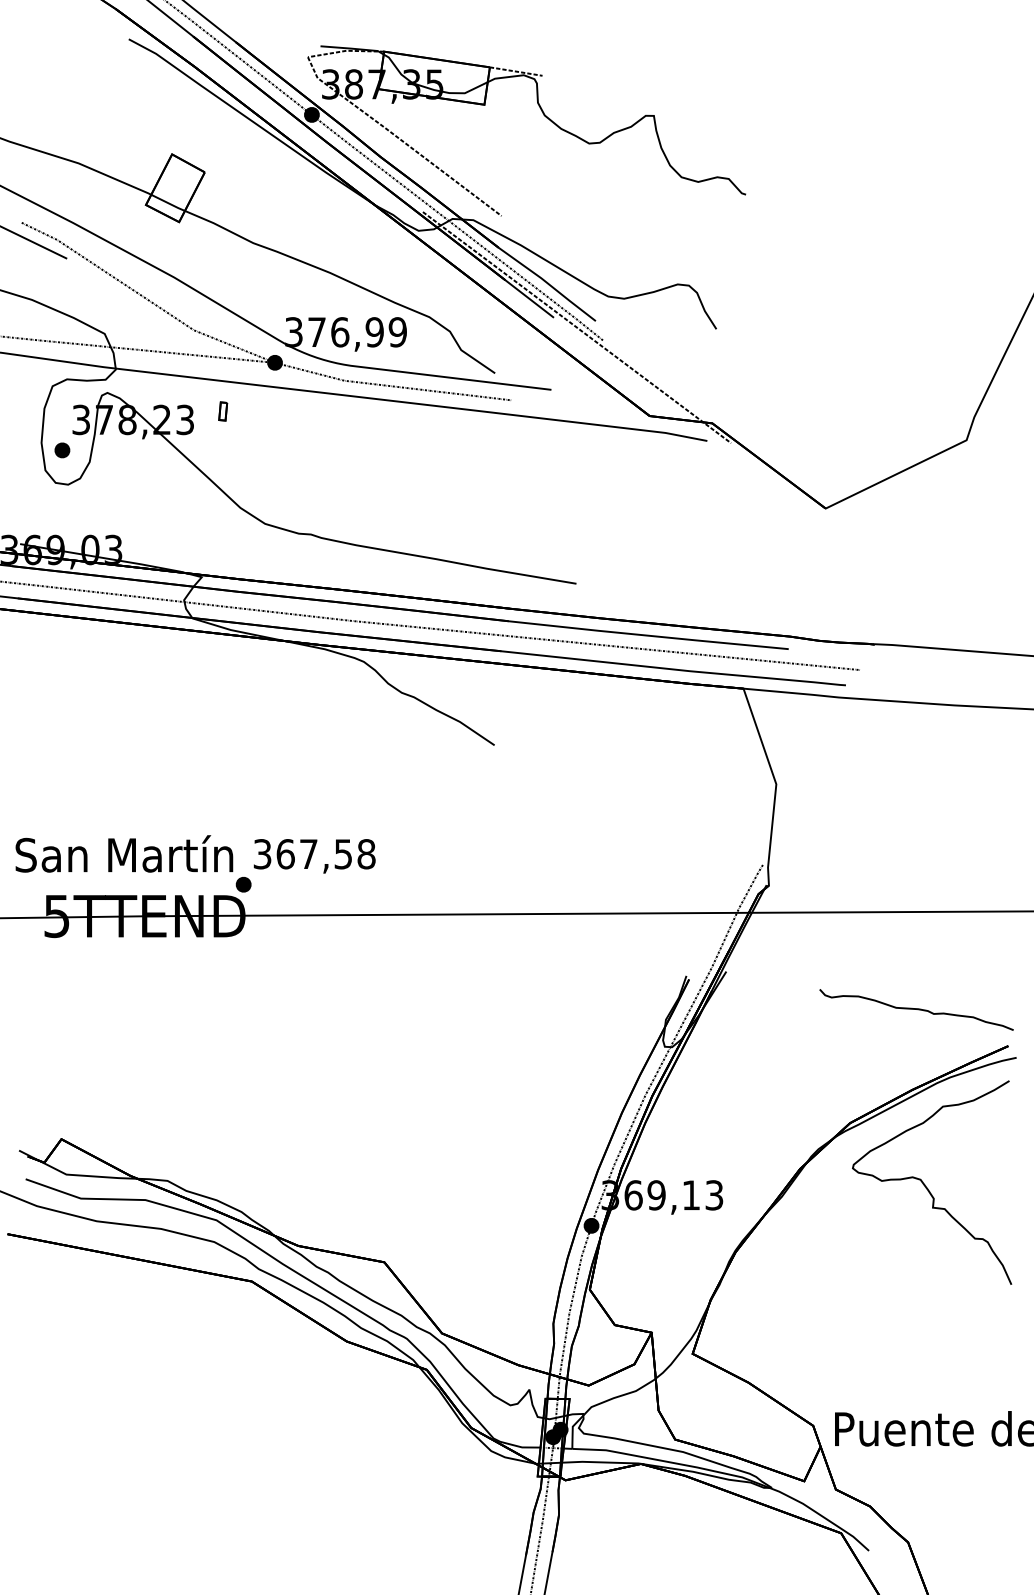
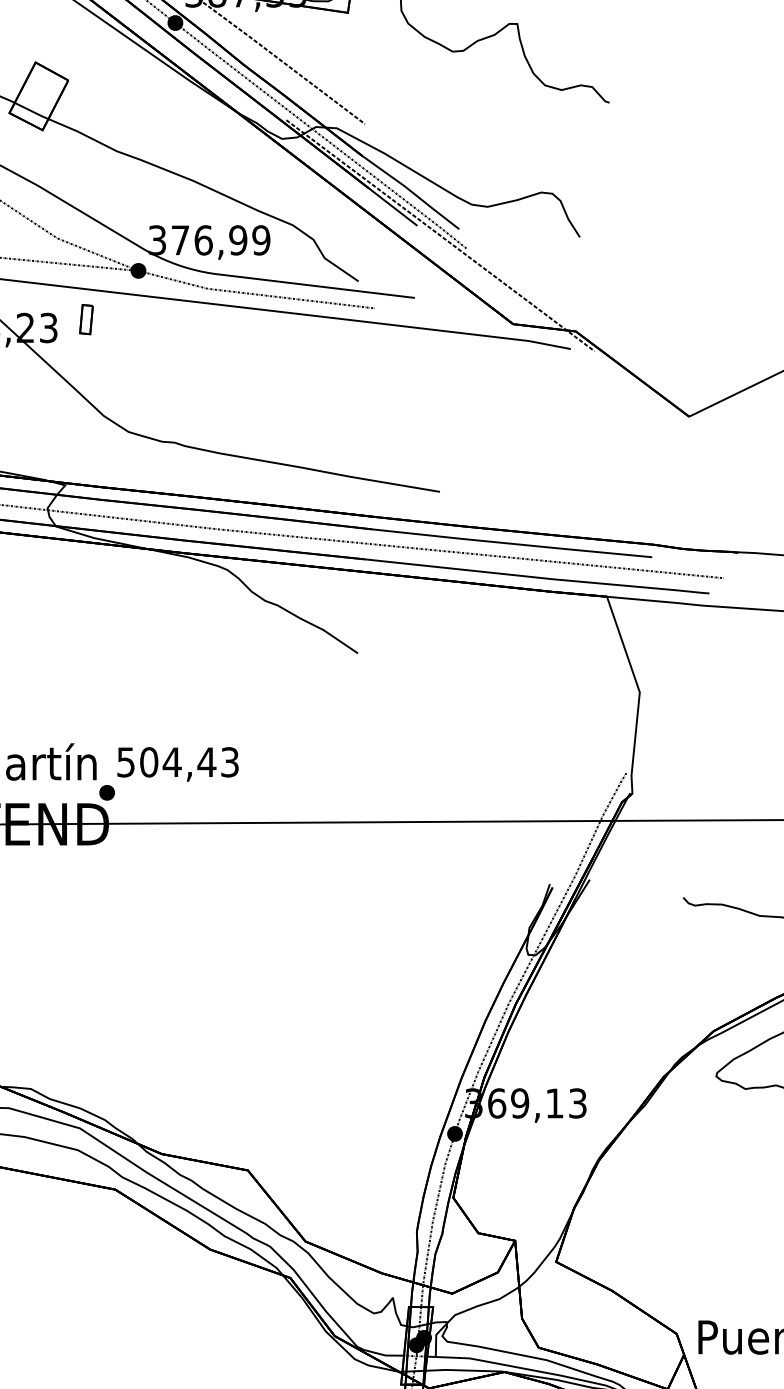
part: (223, 411) -> (86, 319), size x1.6
text: (314, 854) -> (177, 762), 367,58 -> 504,43

